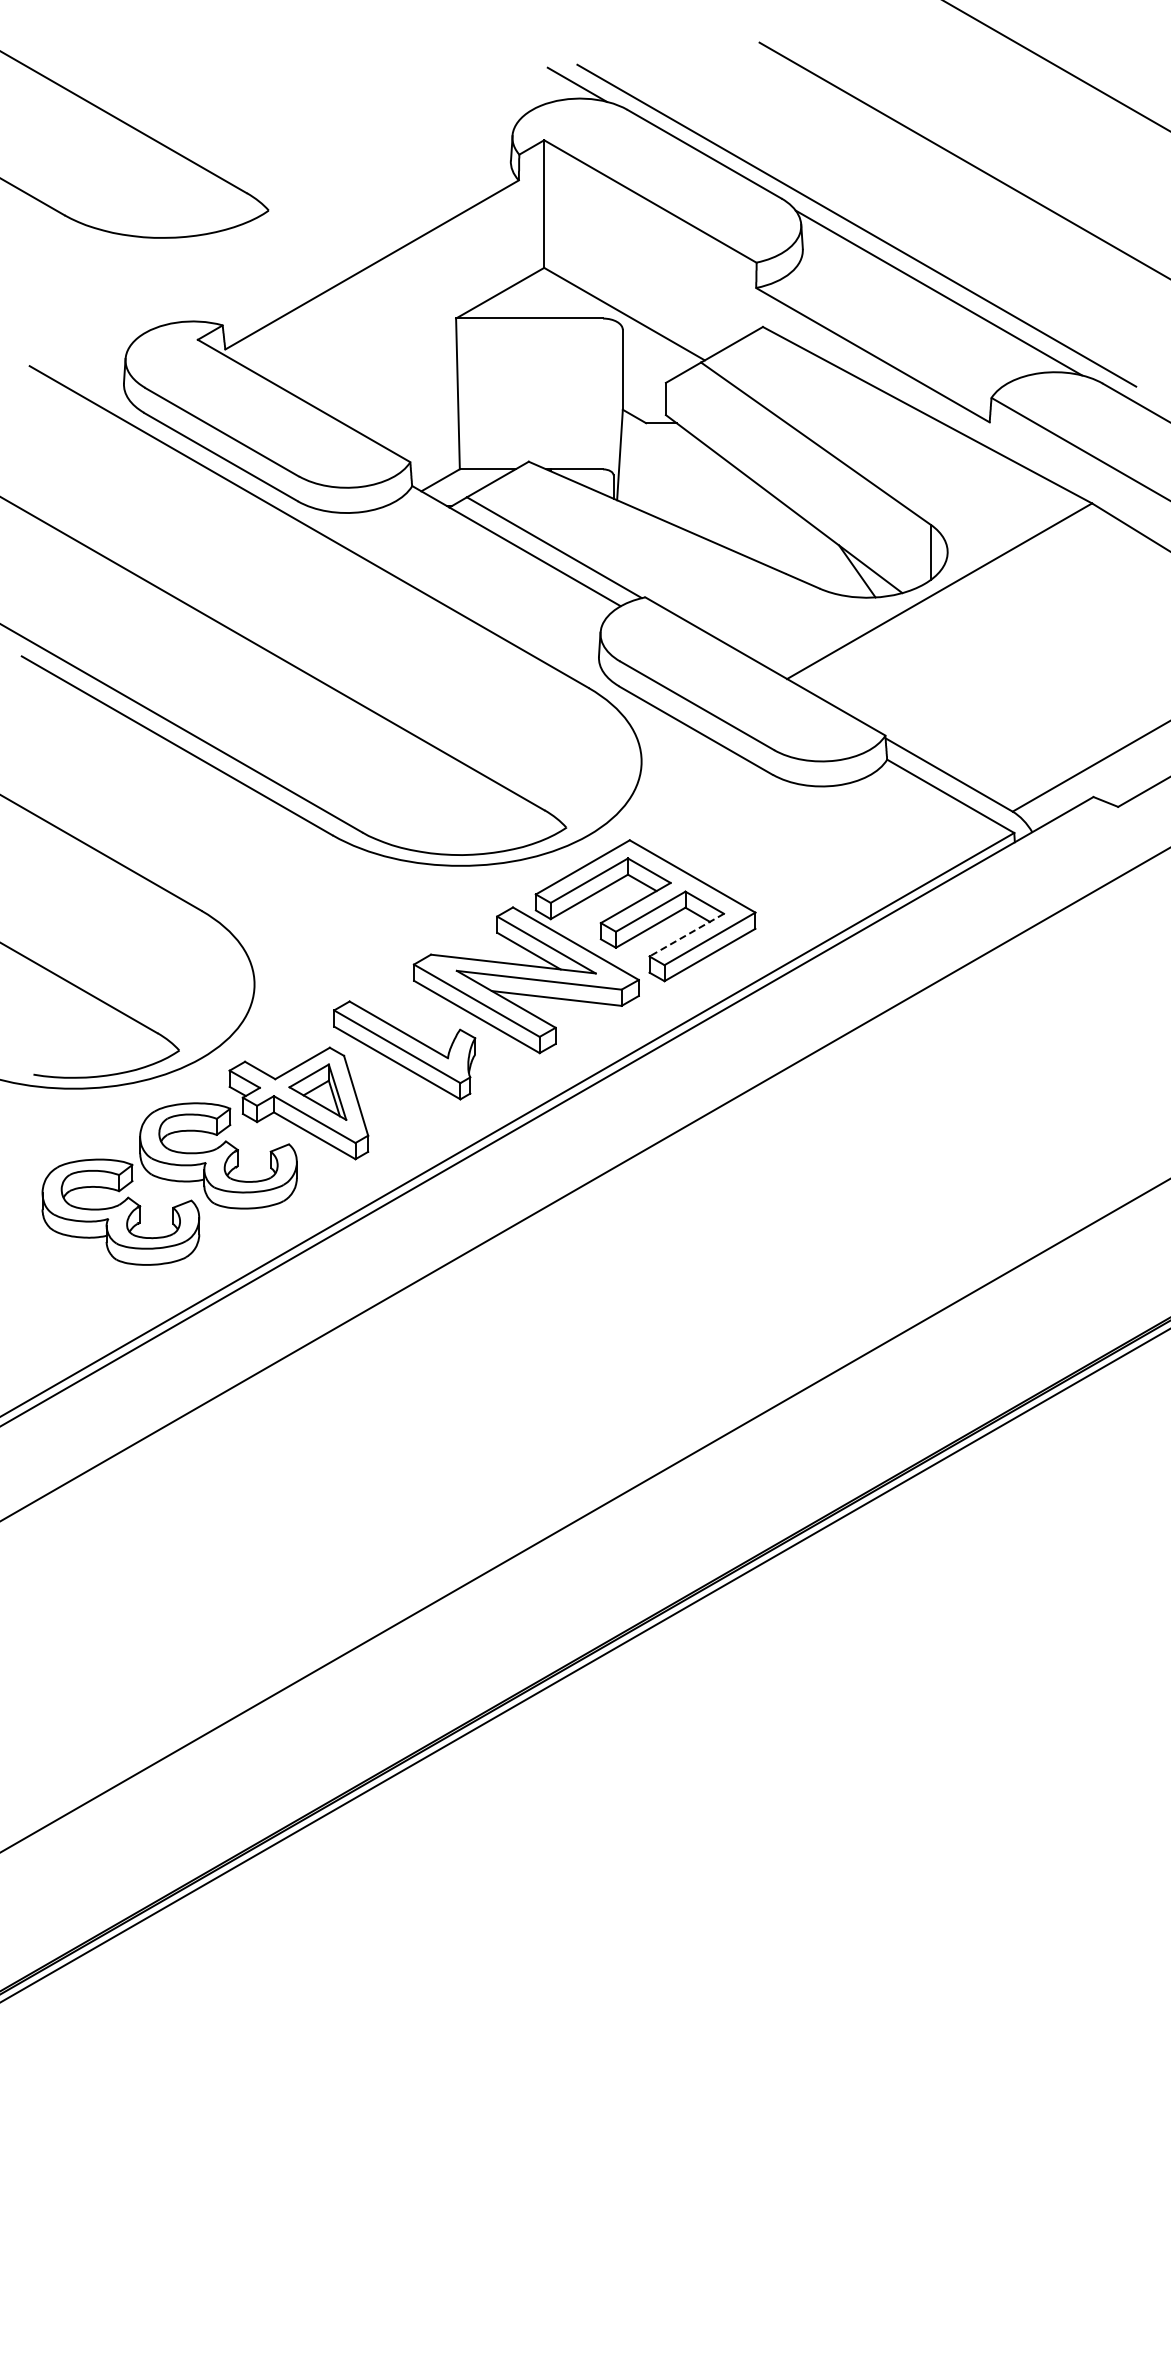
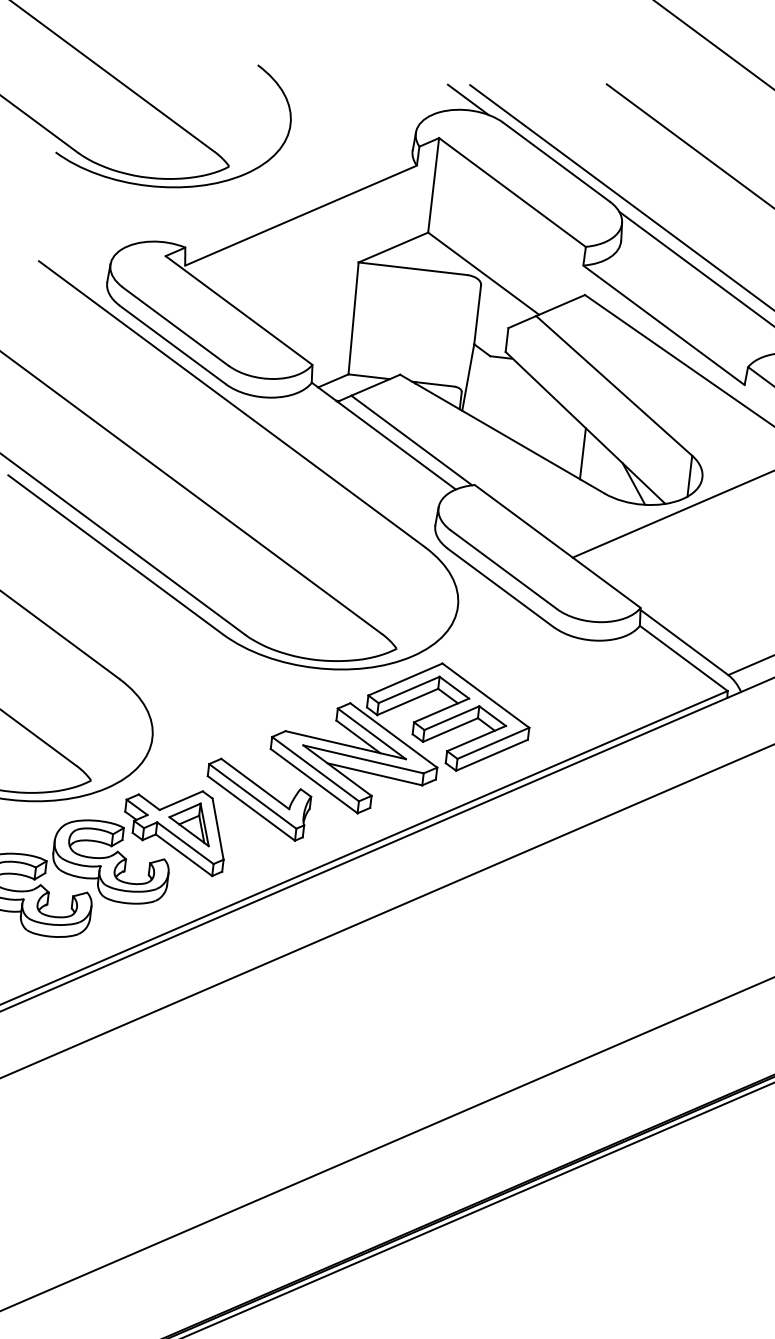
curve: (198, 245) -> (174, 186), added
line: (784, 538) -> (582, 453), added
line: (686, 935) -> (476, 738), dashed -> solid

